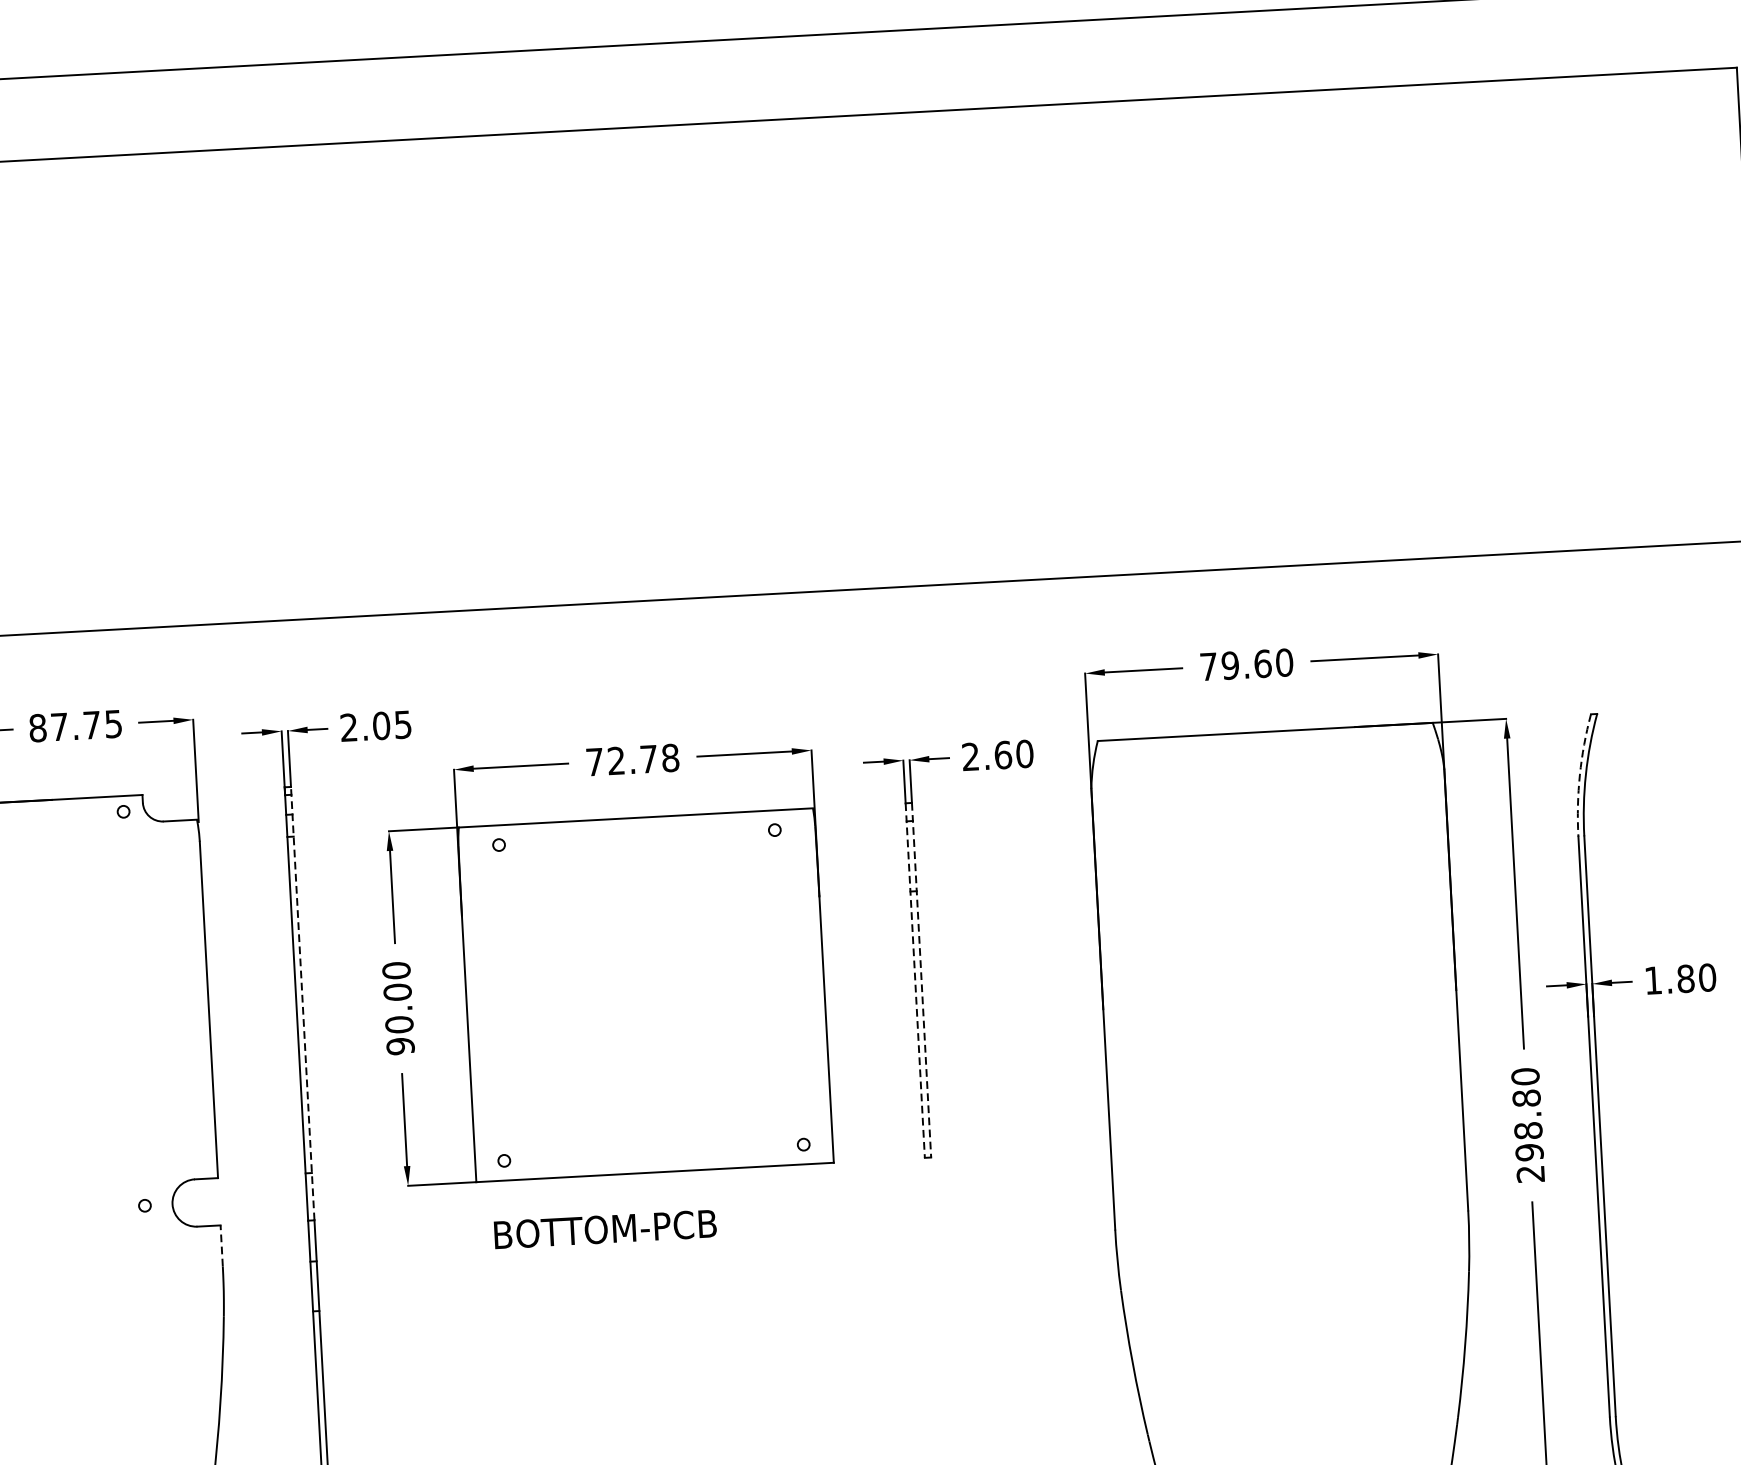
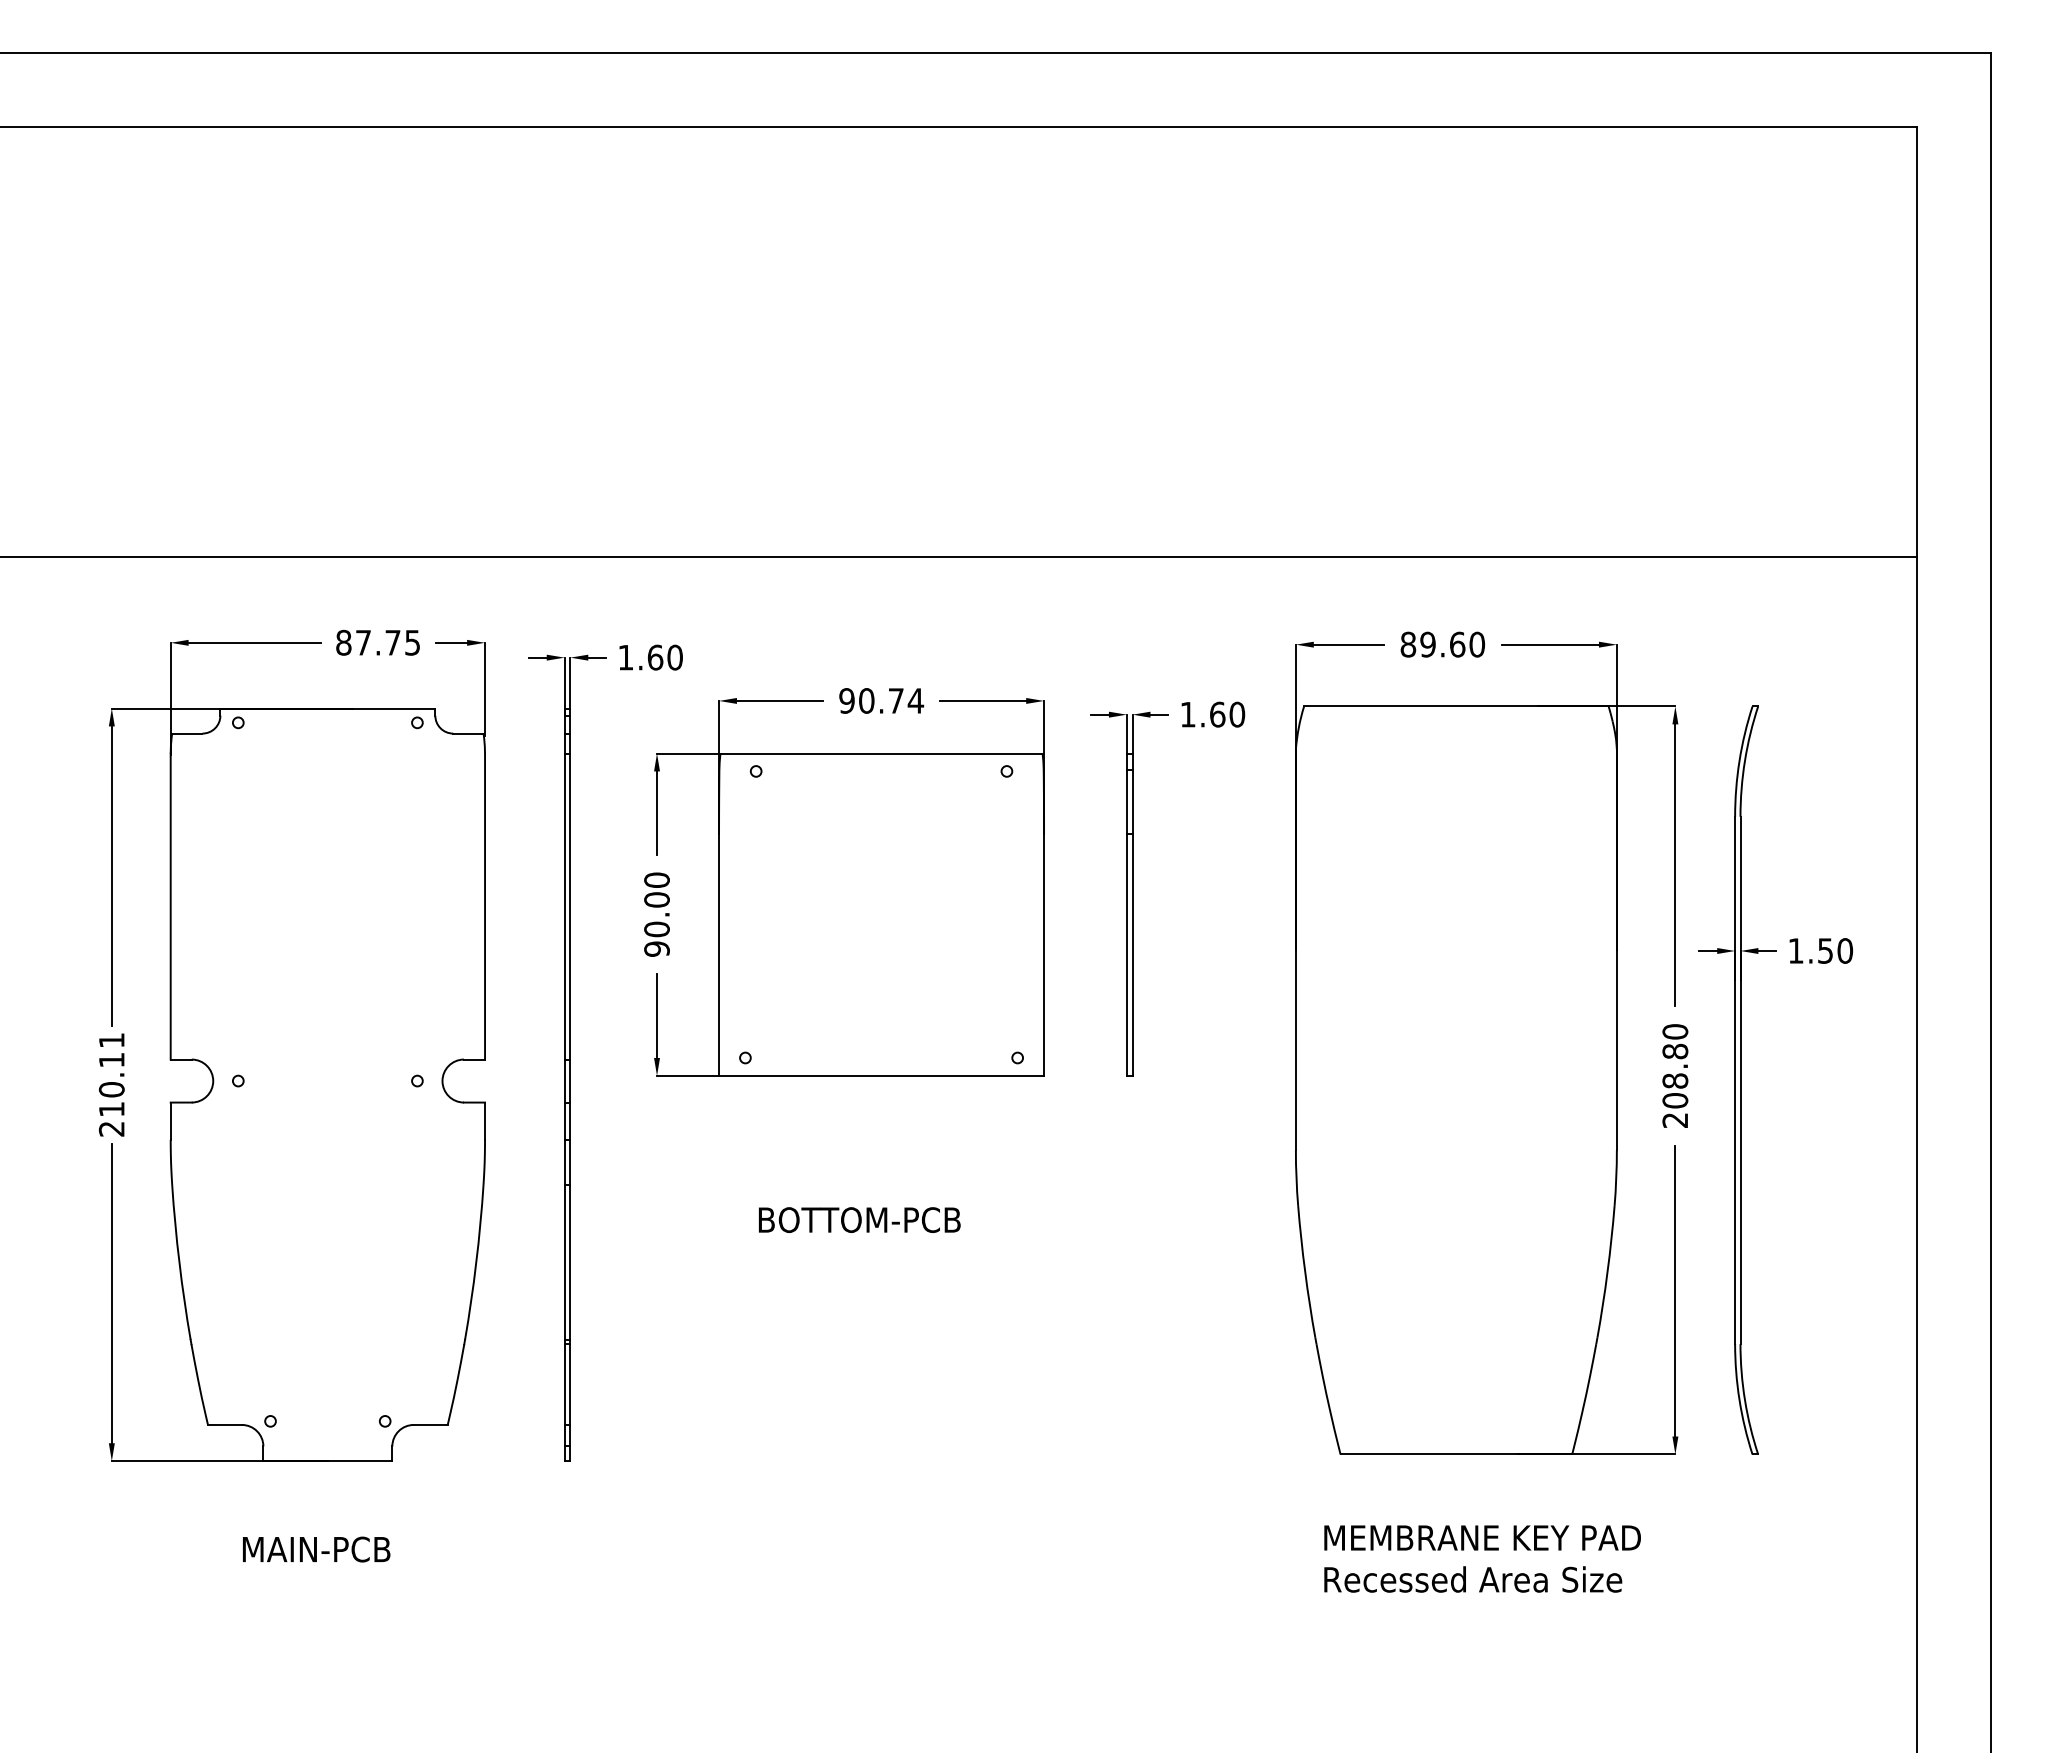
text: (1208, 666) -> (1408, 644), 79.60 -> 89.60
text: (376, 726) -> (650, 657), 2.05 -> 1.60
text: (970, 756) -> (1187, 714), 2.60 -> 1.60
text: (632, 759) -> (881, 700), 72.78 -> 90.74
arc: (1579, 774) -> (1739, 760), dashed -> solid
text: (1685, 978) -> (1825, 950), 1.80 -> 1.50
line: (914, 981) -> (1126, 915), dashed -> solid
line: (921, 981) -> (1132, 915), dashed -> solid
line: (302, 1003) -> (570, 905), dashed -> solid
text: (1529, 1152) -> (1675, 1100), 298.80 -> 208.80
text: (605, 1228) -> (859, 1219), moved
line: (222, 1246) -> (485, 1121), dashed -> solid

